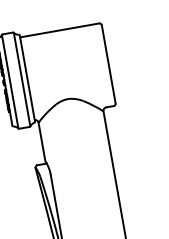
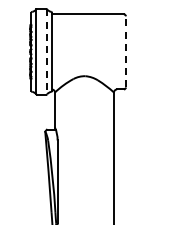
line: (108, 64) -> (125, 51), solid -> dashed
line: (22, 80) -> (47, 52), solid -> dashed

